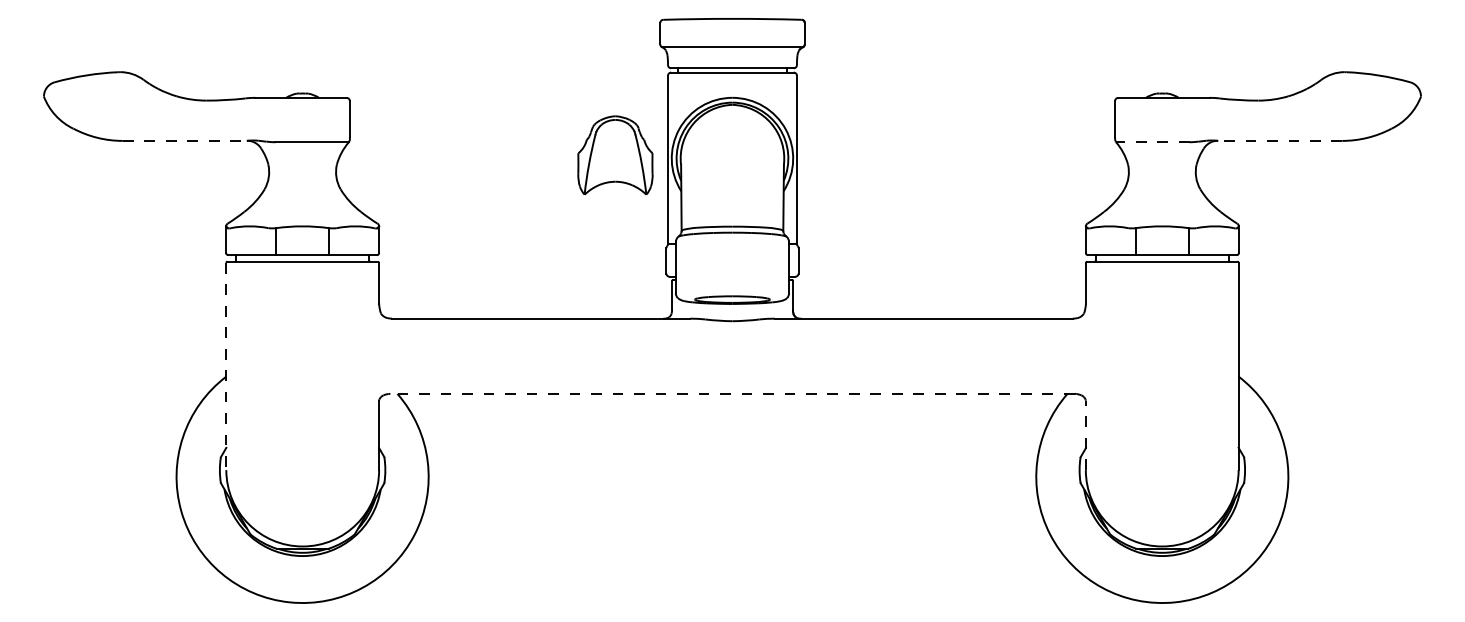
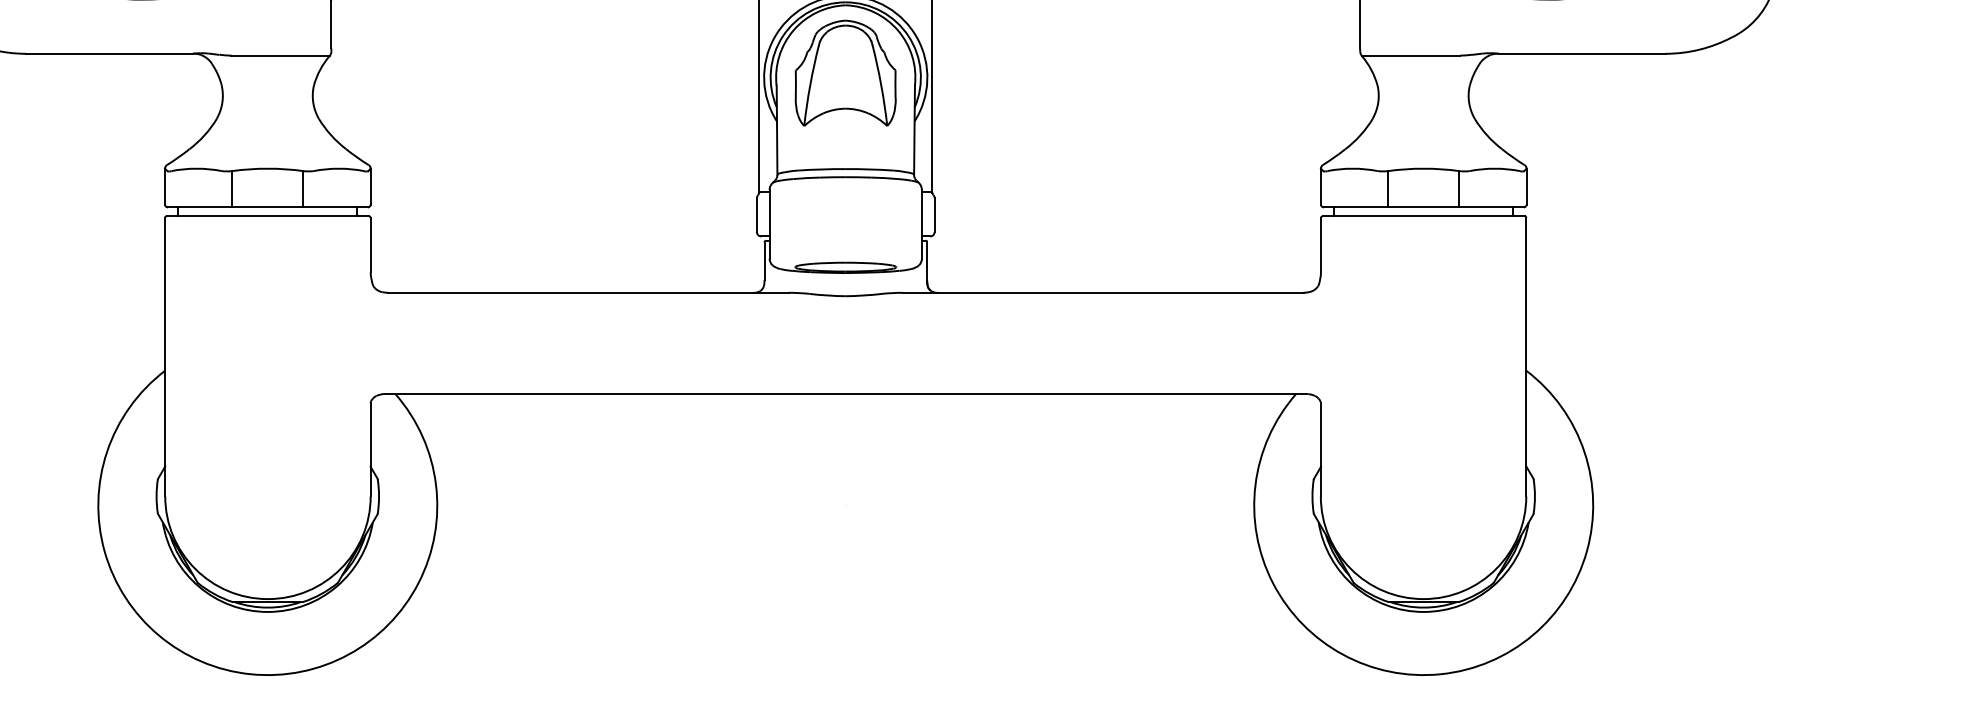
line: (185, 140) -> (110, 53), dashed -> solid
line: (1279, 140) -> (1581, 53), dashed -> solid
line: (1152, 142) -> (1410, 55), dashed -> solid
part: (615, 155) -> (845, 73), moved
line: (226, 366) -> (165, 357), dashed -> solid
line: (732, 393) -> (845, 393), dashed -> solid
line: (1085, 435) -> (1320, 449), dashed -> solid

